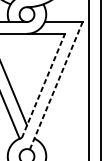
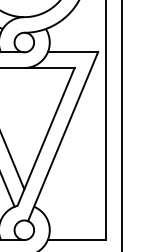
line: (43, 85) -> (46, 136), dashed -> solid
line: (56, 85) -> (63, 136), dashed -> solid

